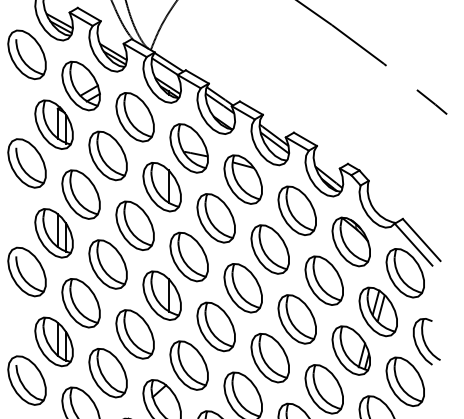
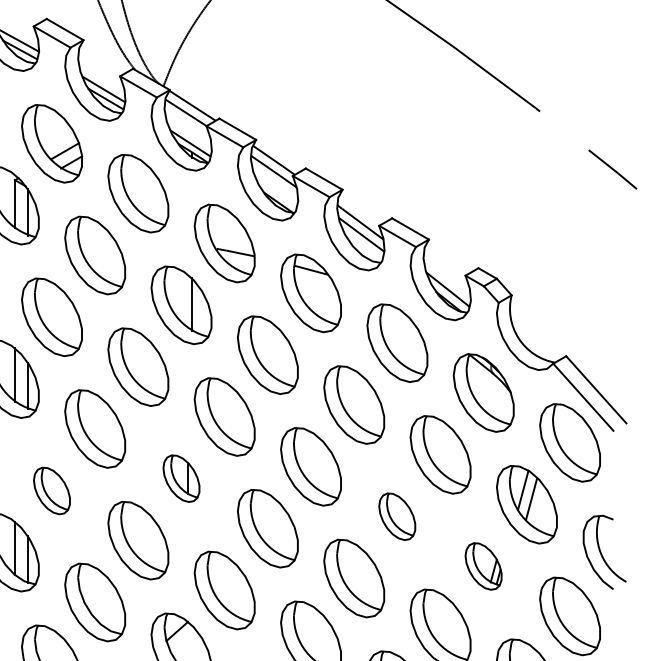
part: (161, 295) -> (180, 478), size x0.6
part: (80, 303) -> (51, 491), size x0.6
part: (296, 319) -> (396, 516), size x0.6
part: (350, 350) -> (482, 566), size x0.6

